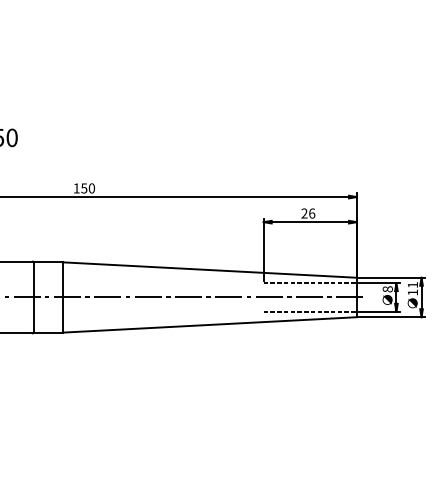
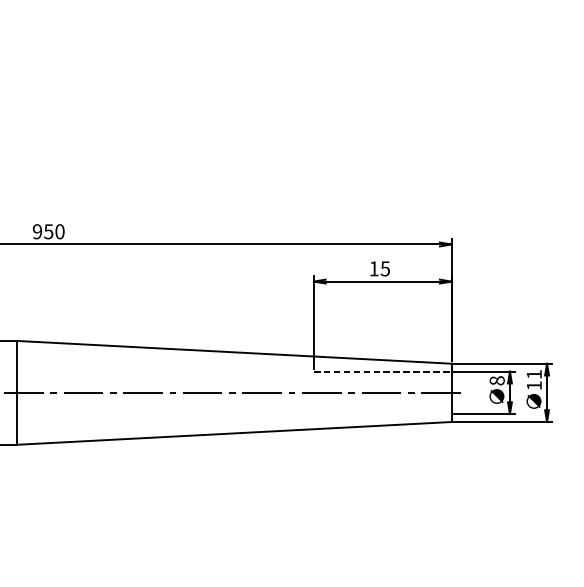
text: (76, 188) -> (37, 231), 150 -> 950
text: (308, 213) -> (380, 268), 26 -> 15
line: (309, 311) -> (381, 413), removed

